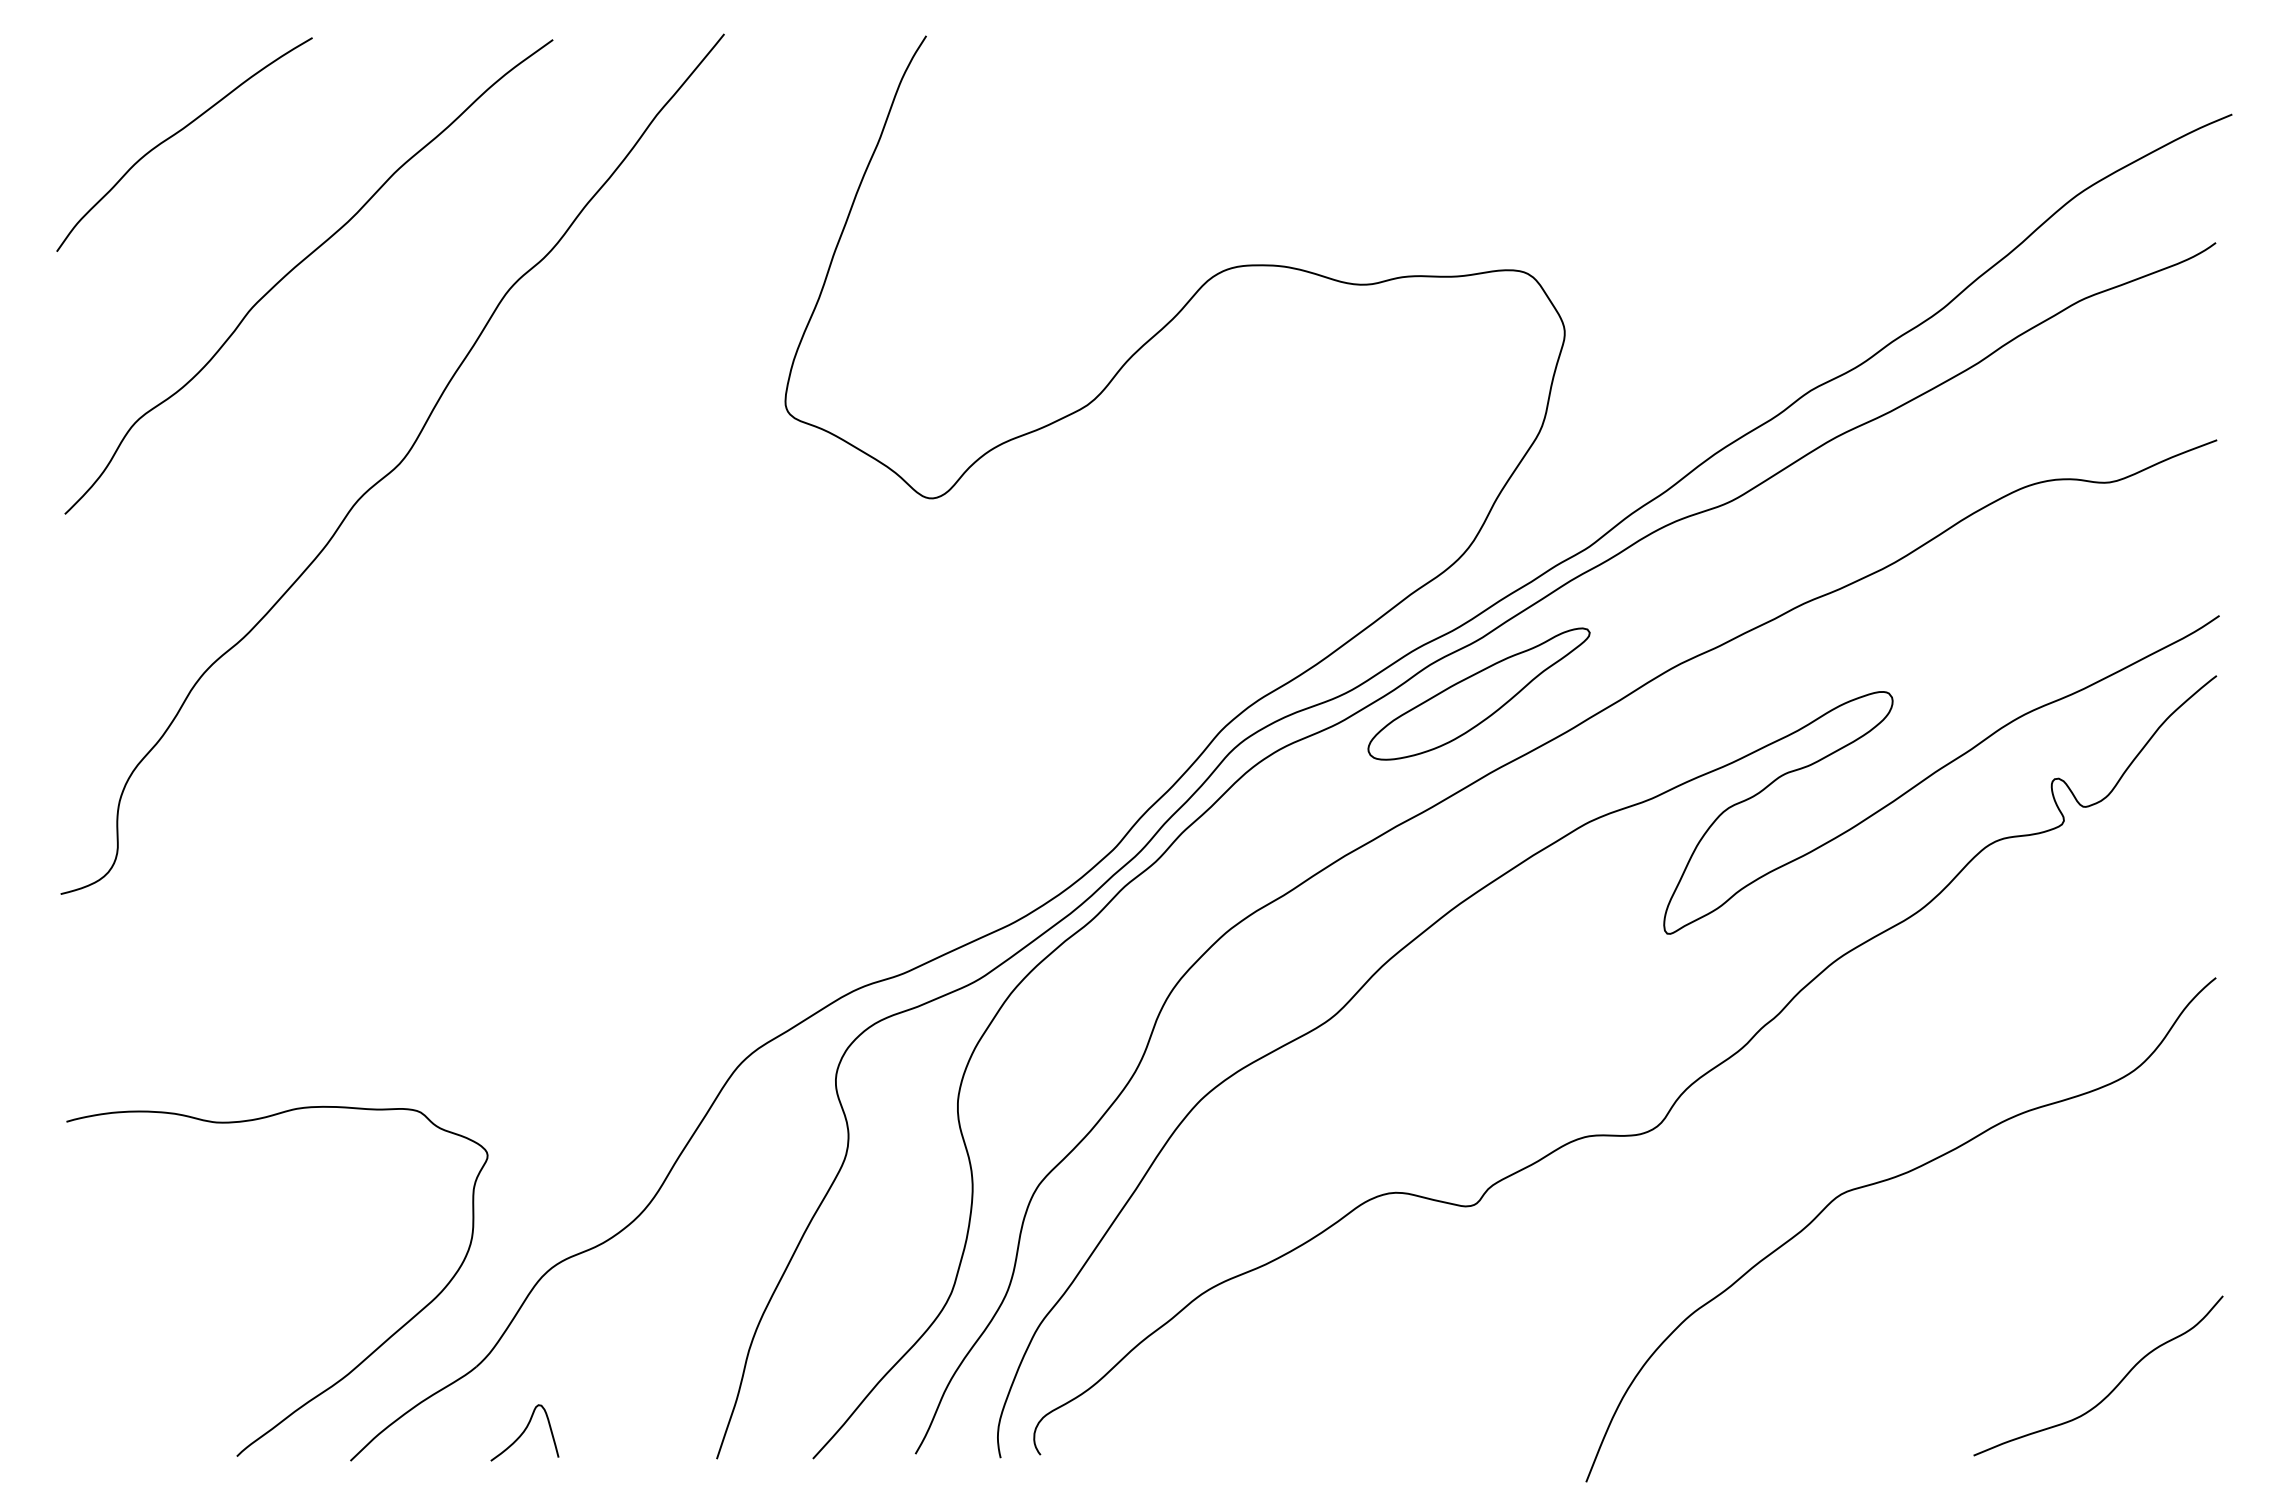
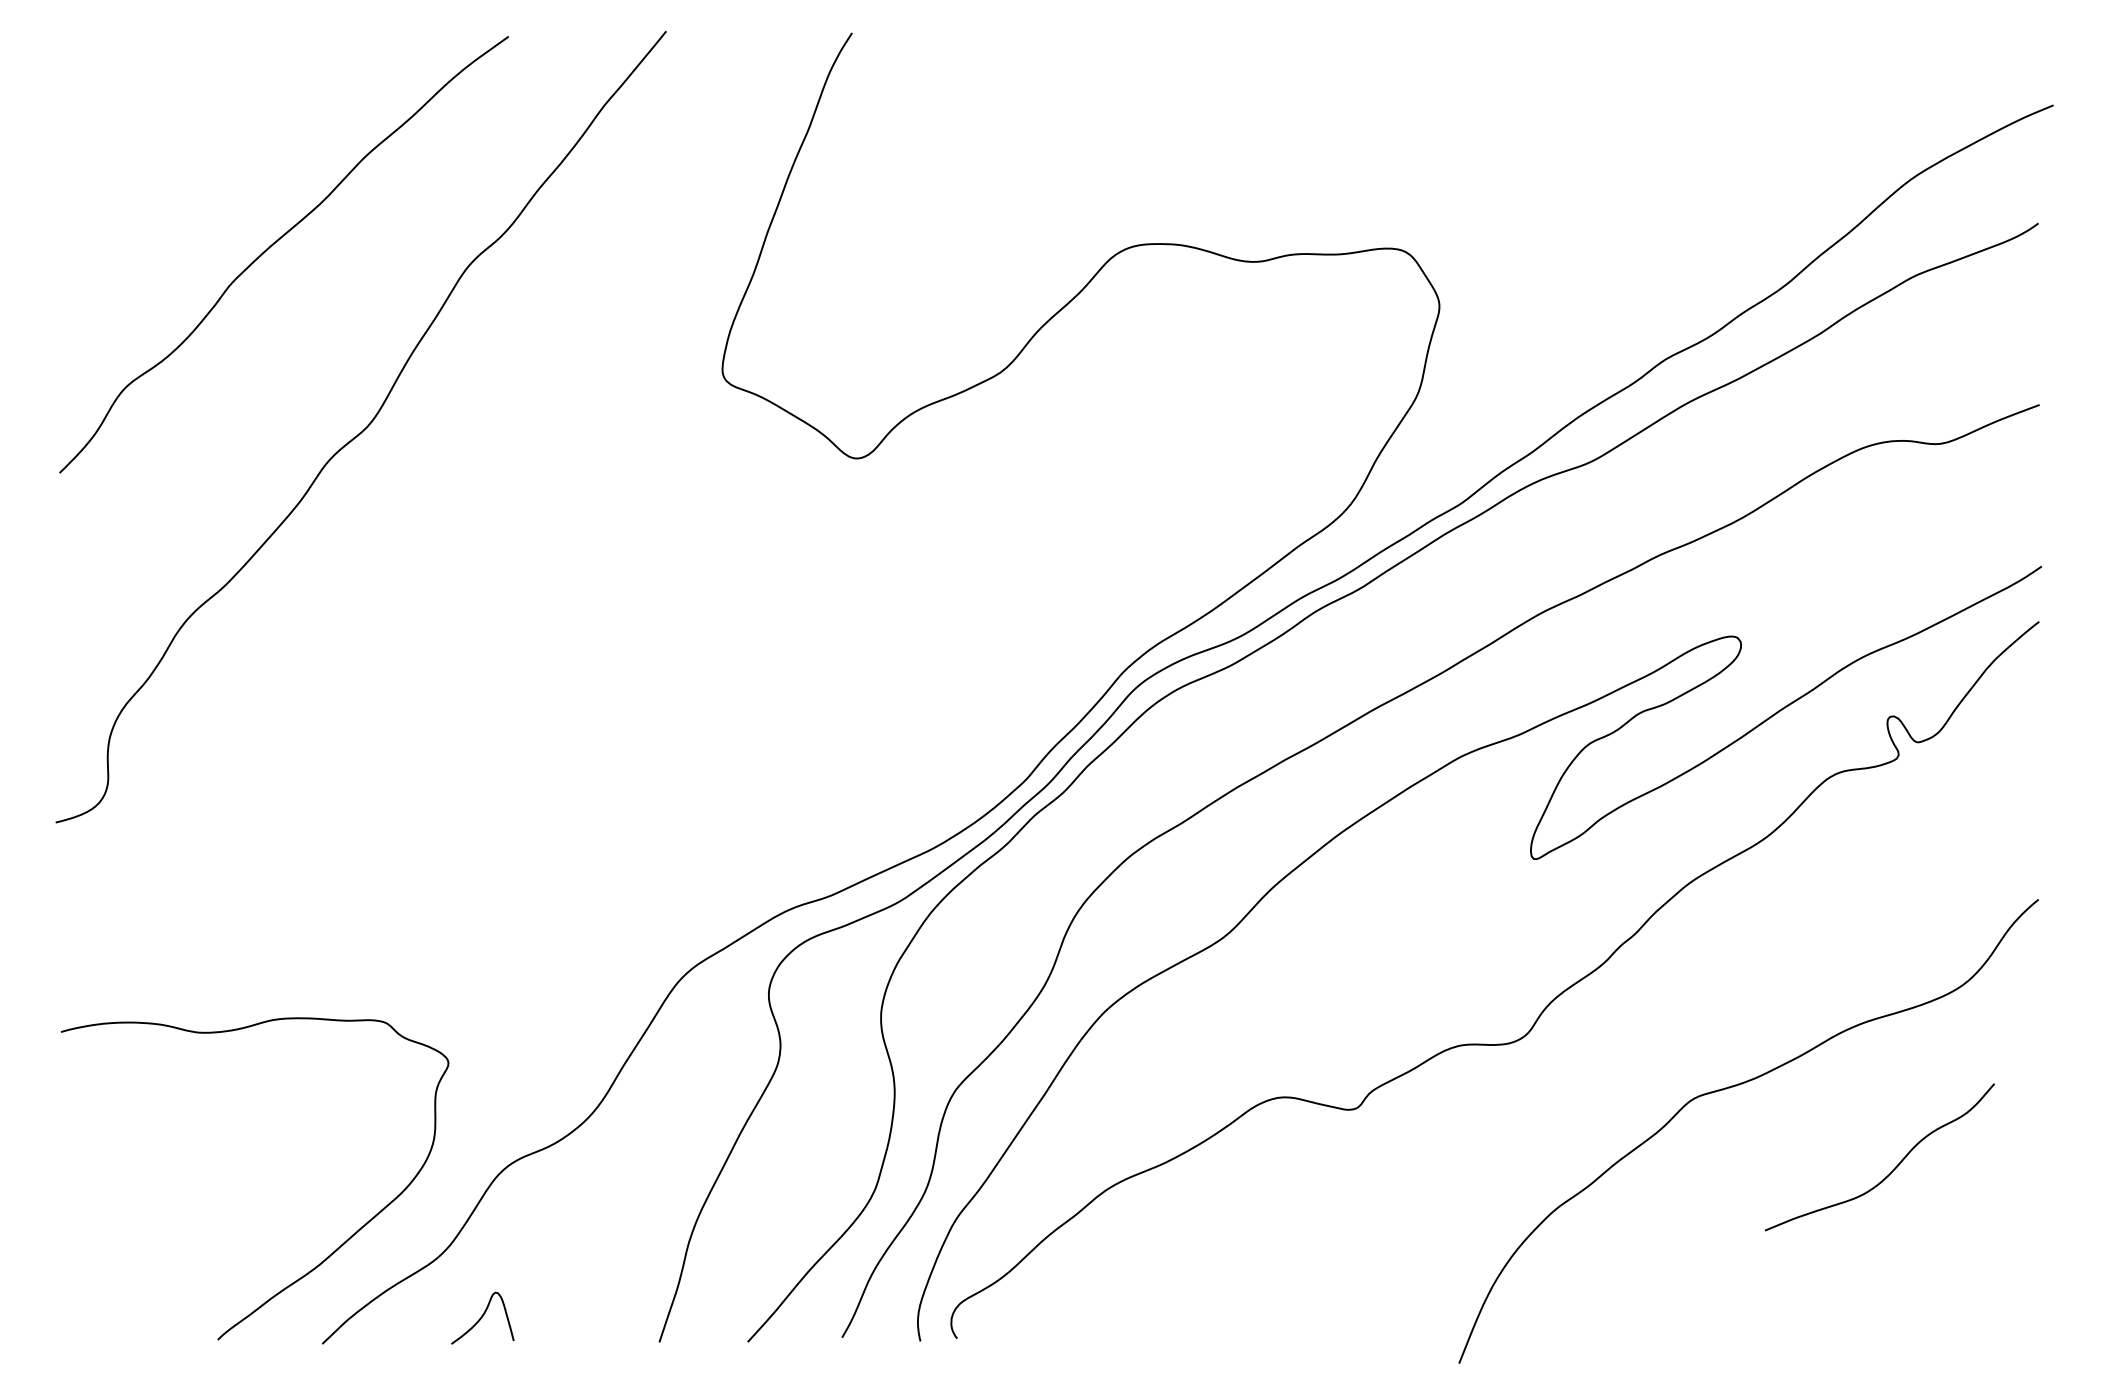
curve: (175, 135) -> (161, 124), removed
part: (1478, 693) -> (1360, 637), removed
curve: (2112, 1389) -> (1892, 1169), moved

